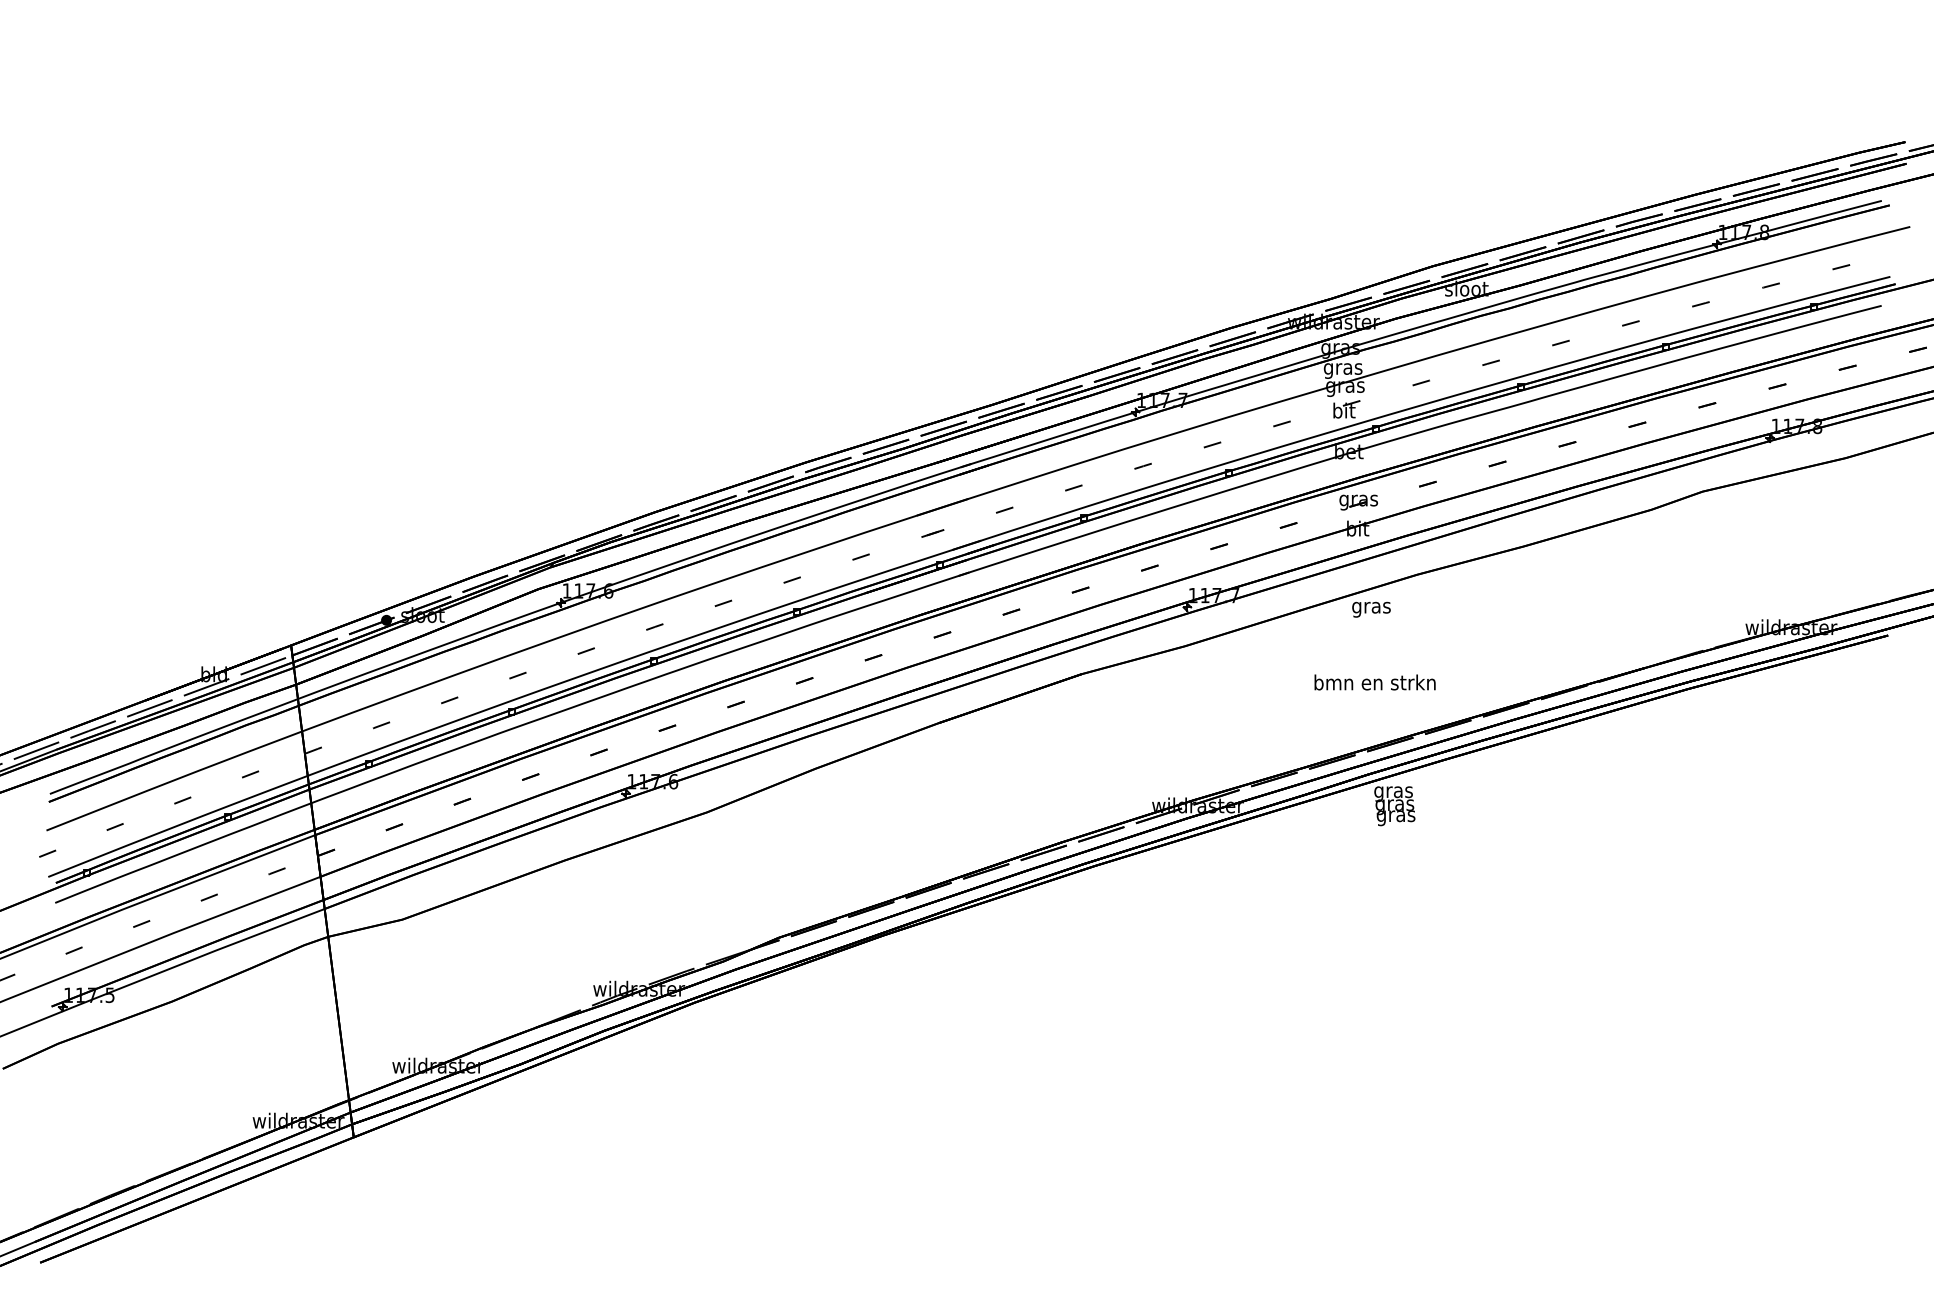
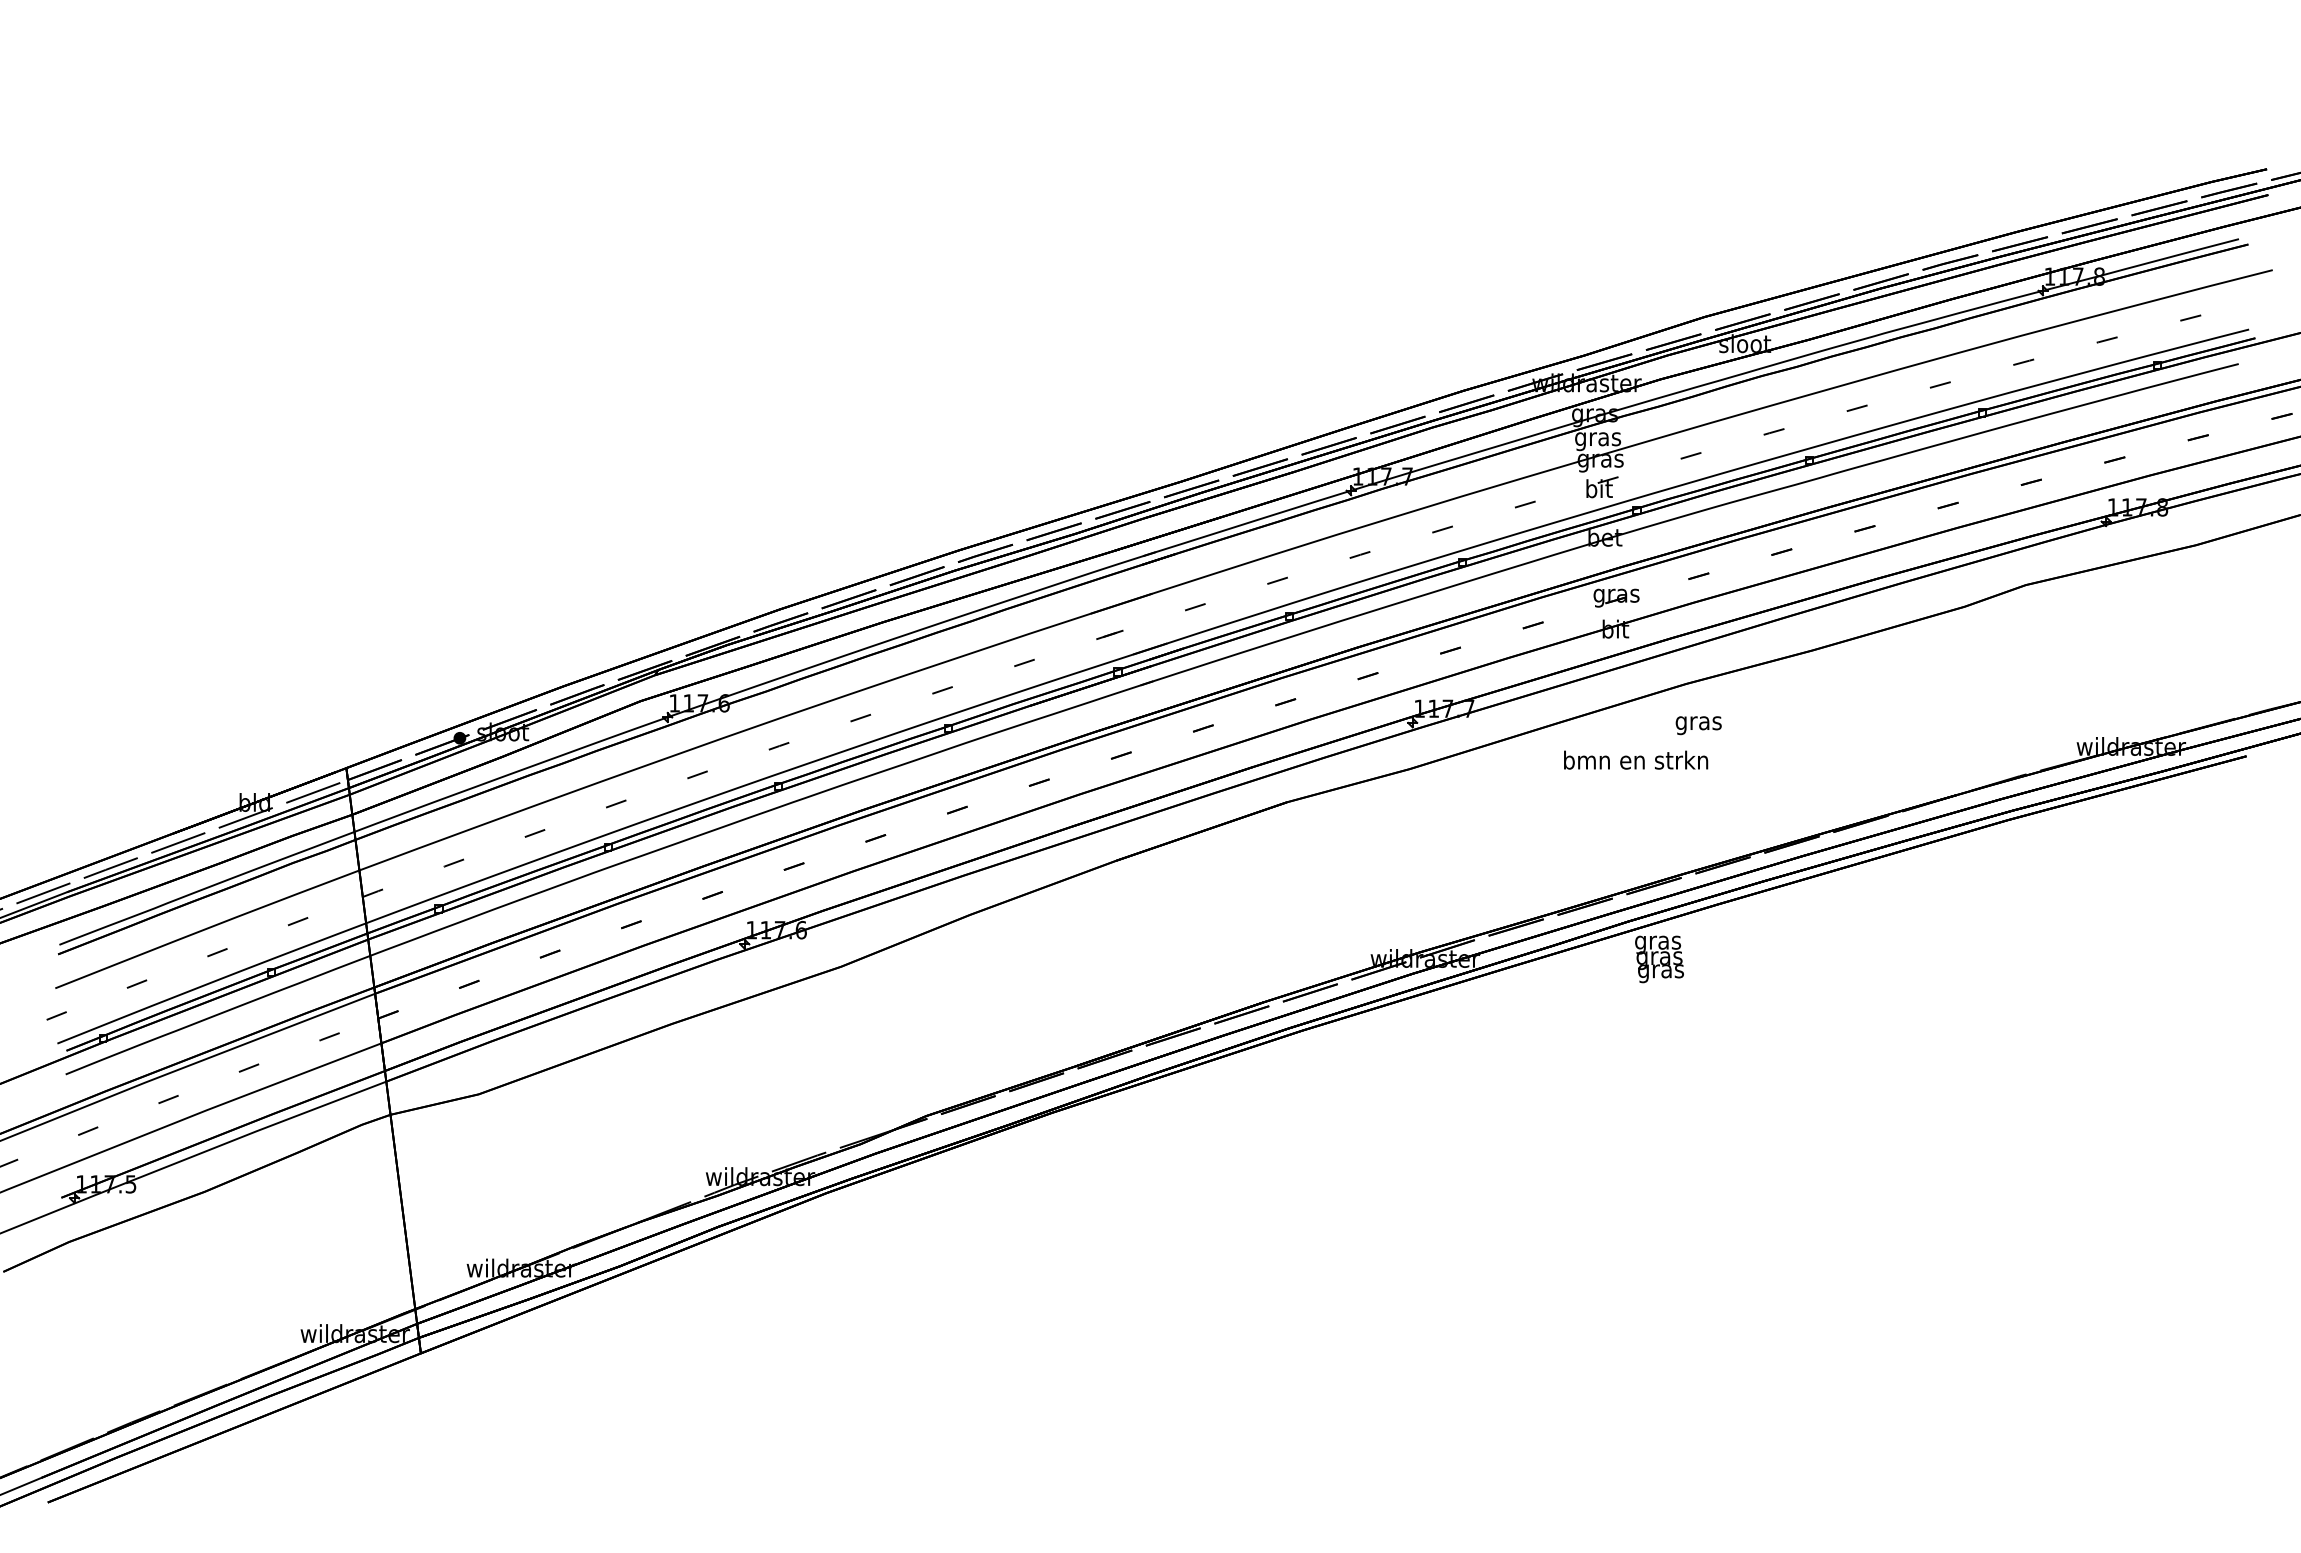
text: (1371, 609) -> (1698, 725), moved
text: (1375, 681) -> (1636, 759), moved

